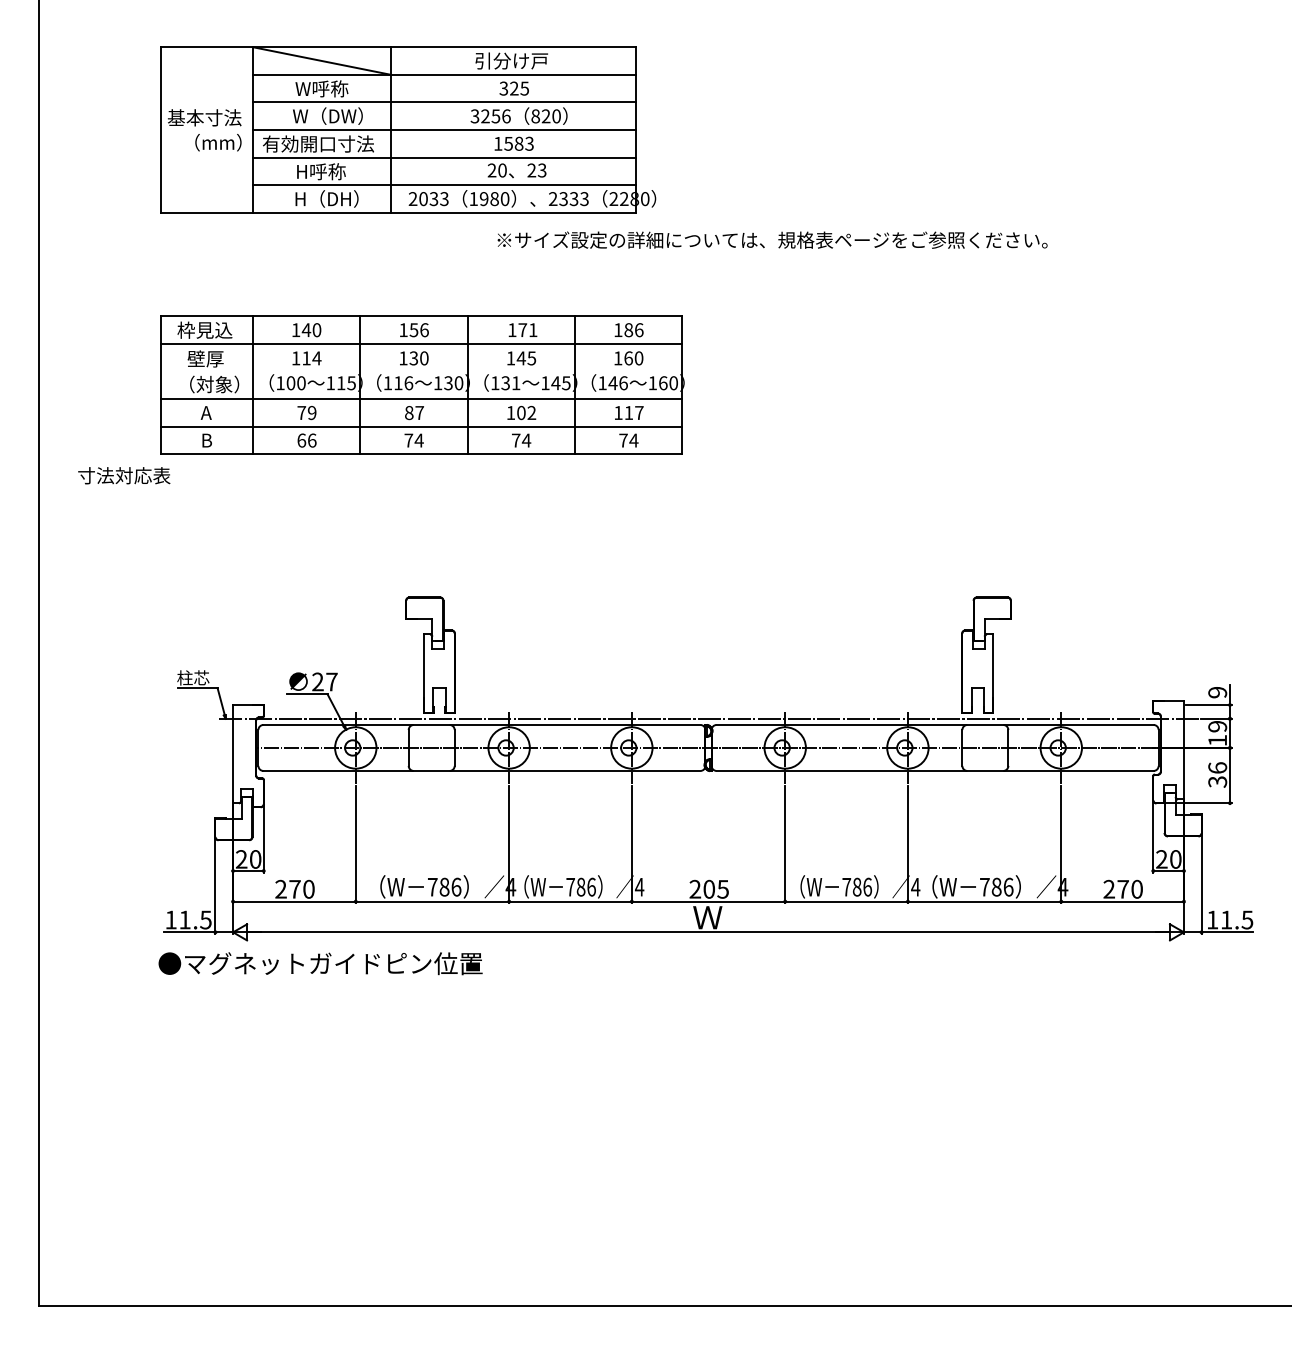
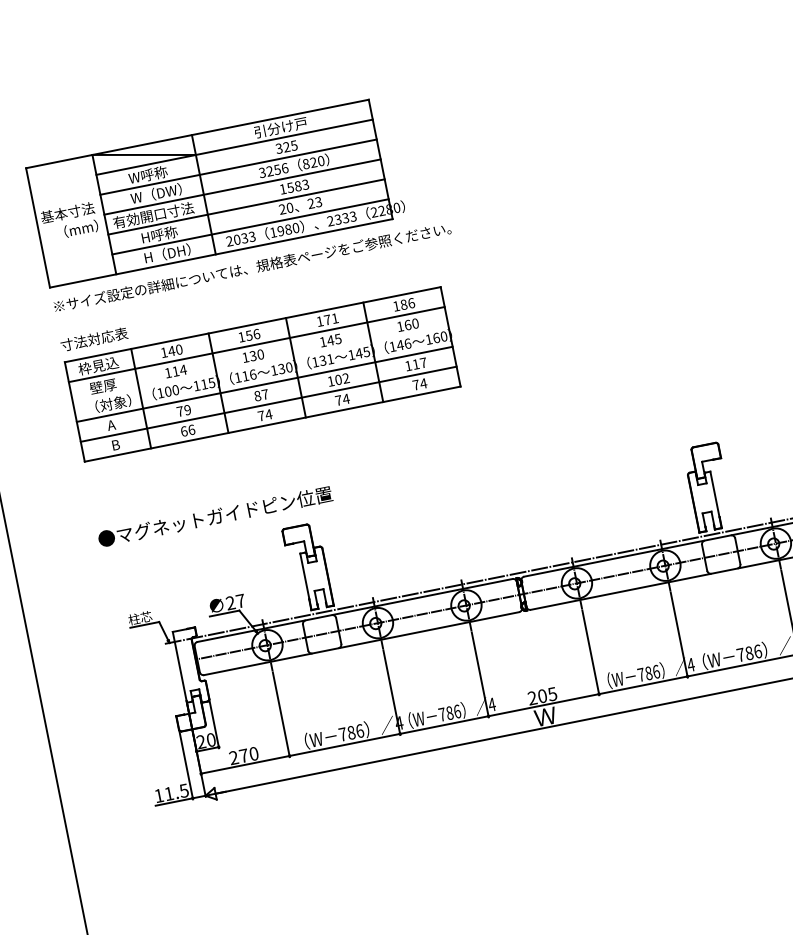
text: (772, 239) -> (252, 267), moved
text: (124, 475) -> (94, 339), moved
text: (320, 963) -> (215, 516), moved

